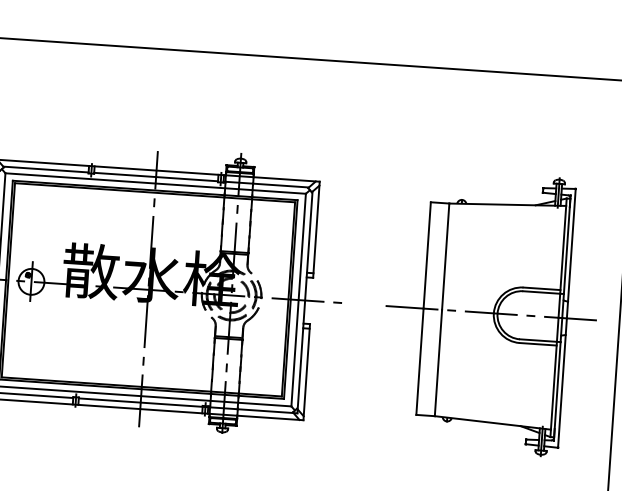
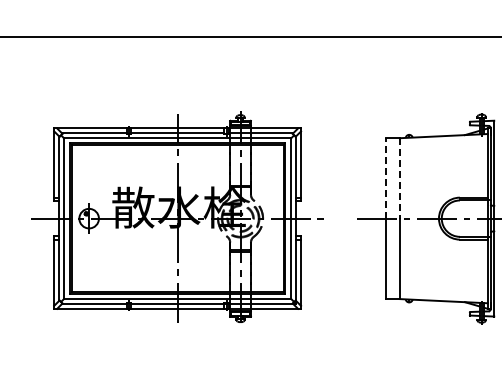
line: (426, 254) -> (385, 177), solid -> dashed
line: (445, 256) -> (399, 178), solid -> dashed

